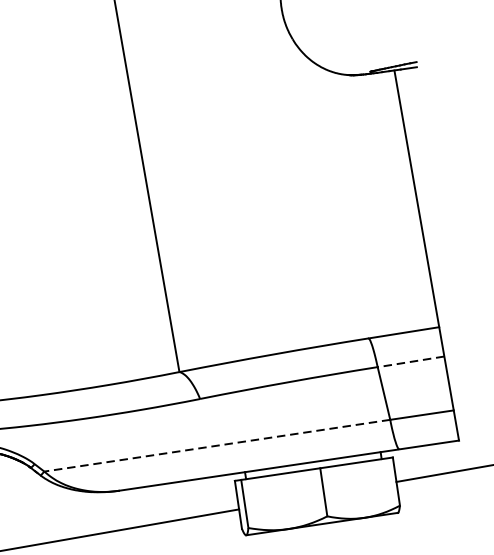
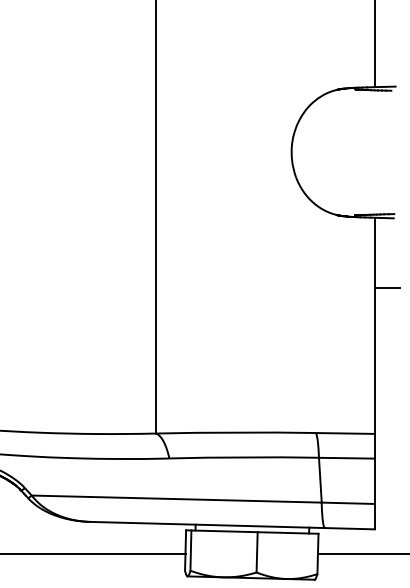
line: (423, 151) -> (387, 288), added
line: (410, 362) -> (346, 458), dashed -> solid
line: (217, 446) -> (176, 499), dashed -> solid

